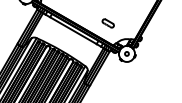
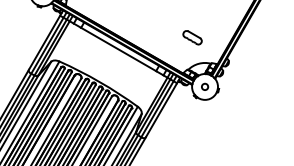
part: (107, 23) -> (191, 37), moved

